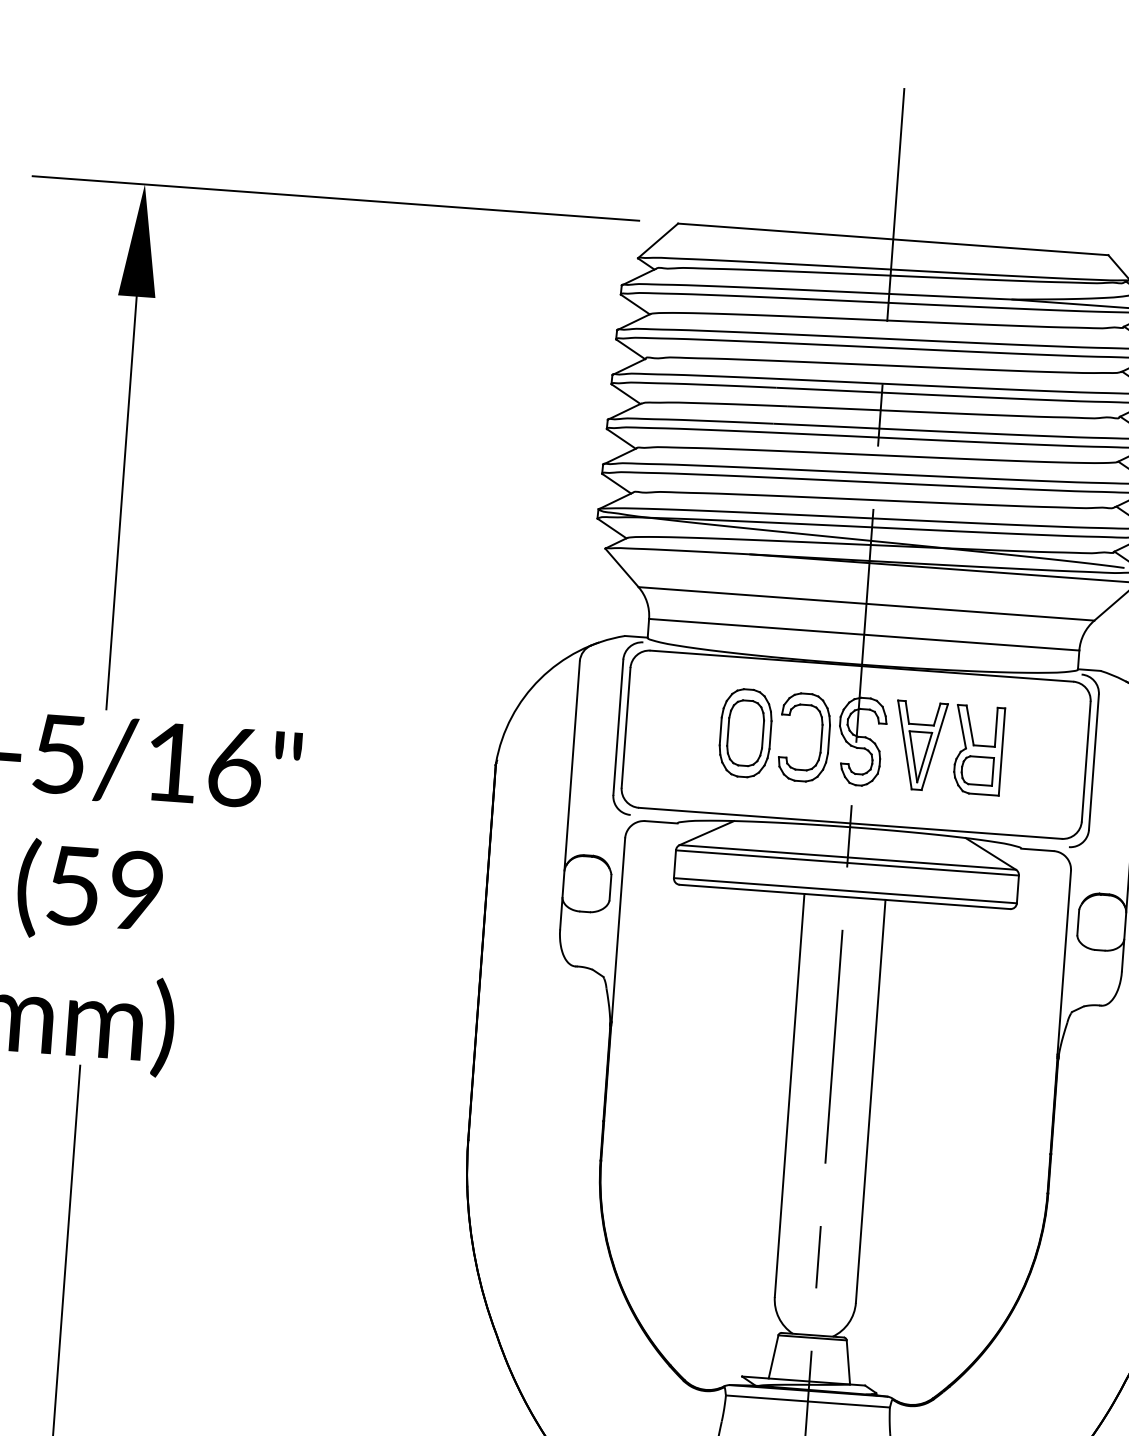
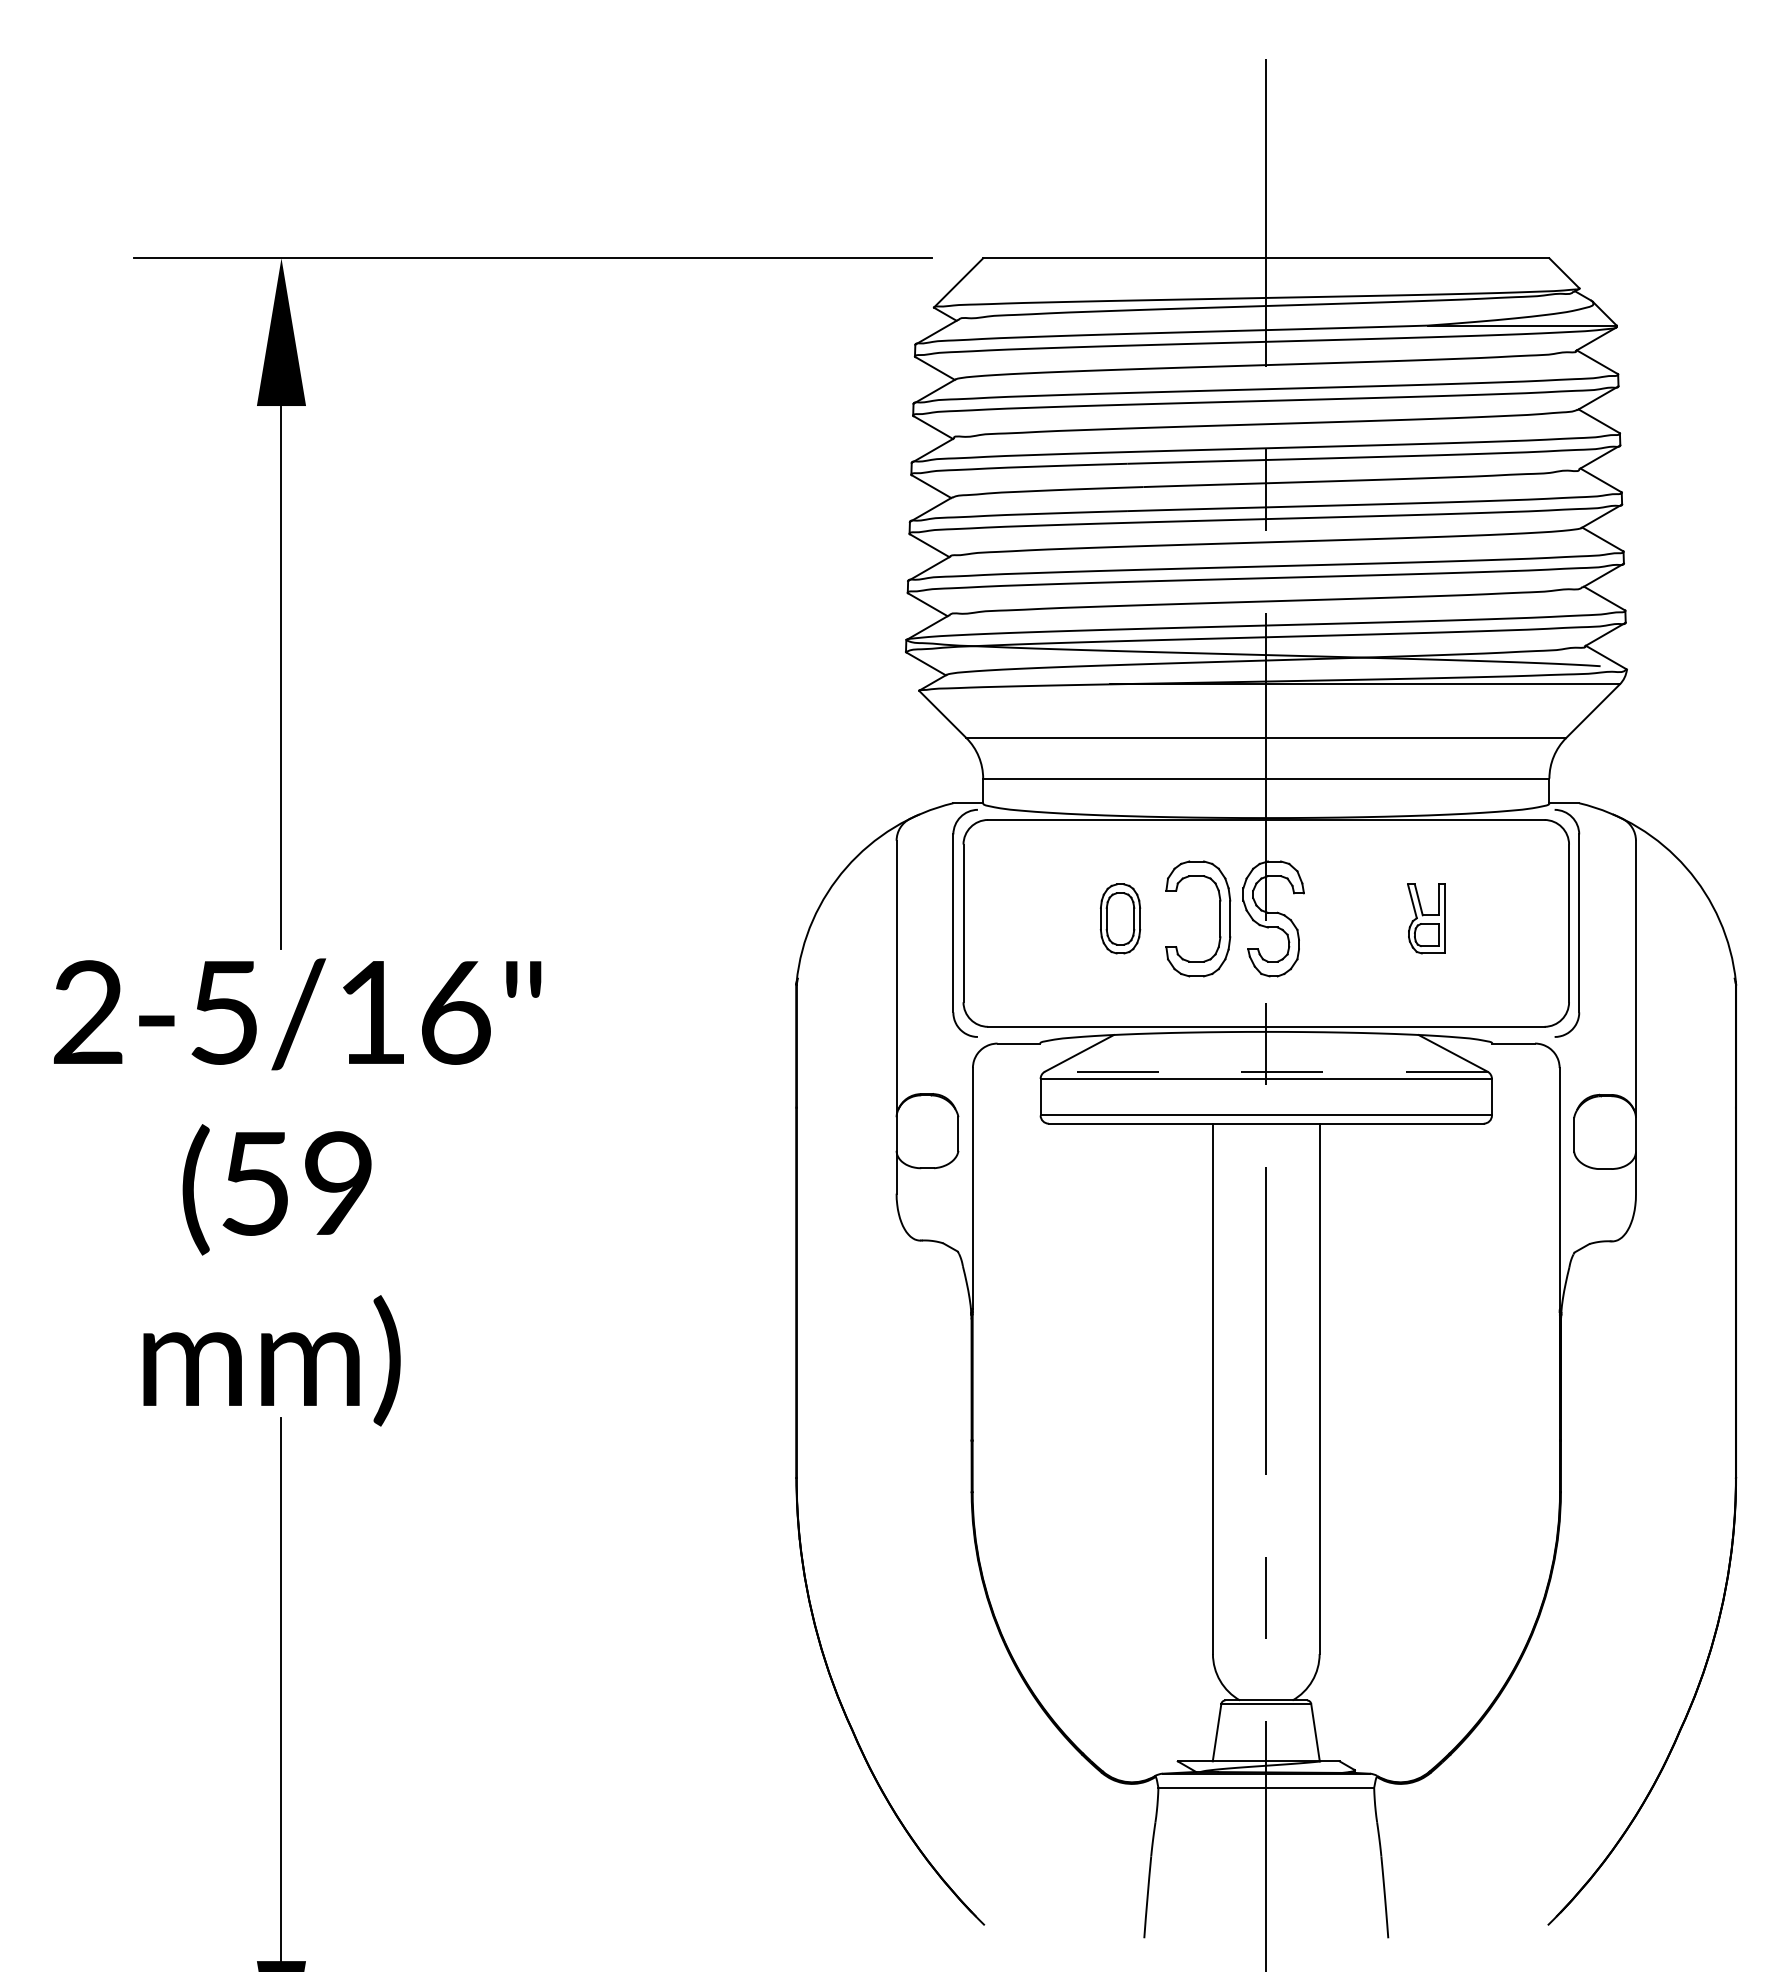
part: (745, 732) -> (1120, 918), size x0.6
part: (919, 745) -> (1349, 918), removed
part: (978, 749) -> (1426, 918), size x0.6
line: (847, 857) -> (1265, 1071), solid -> dashed

